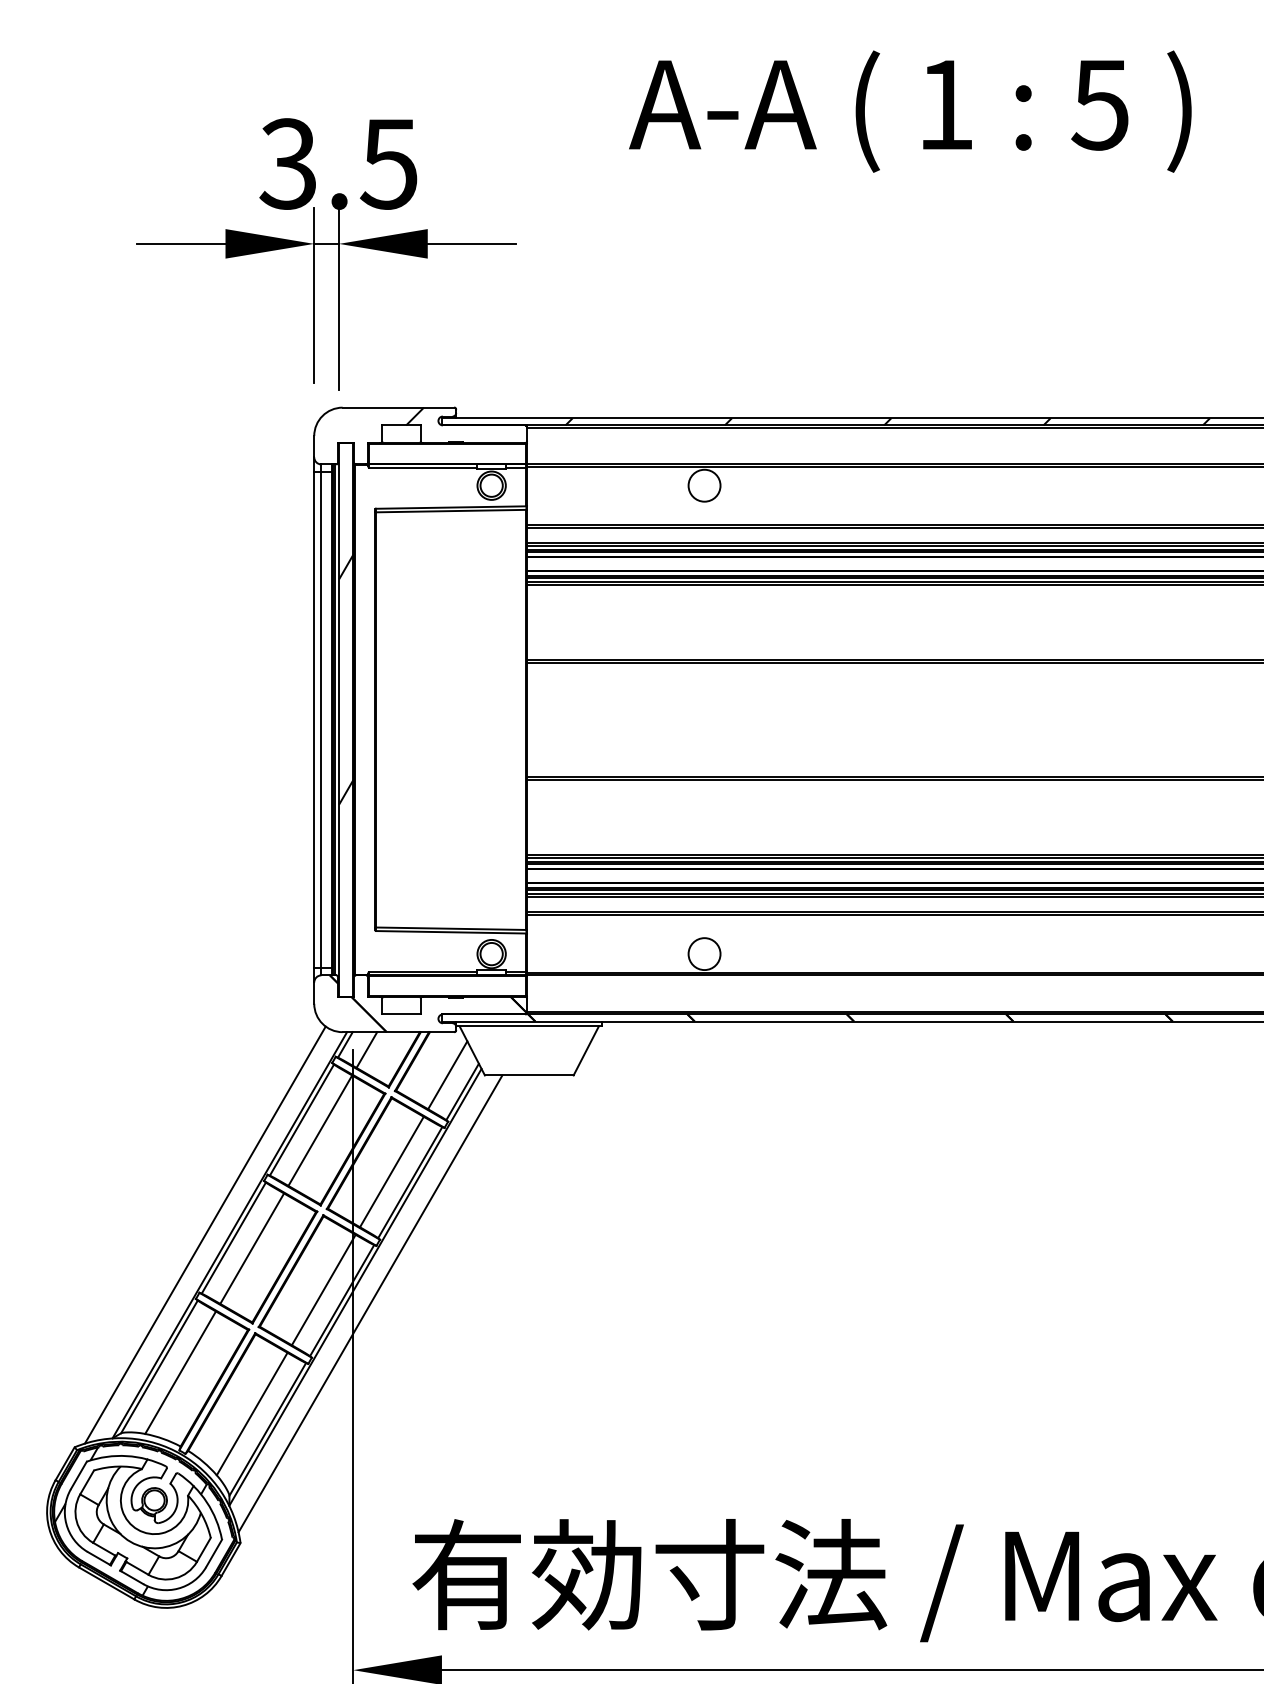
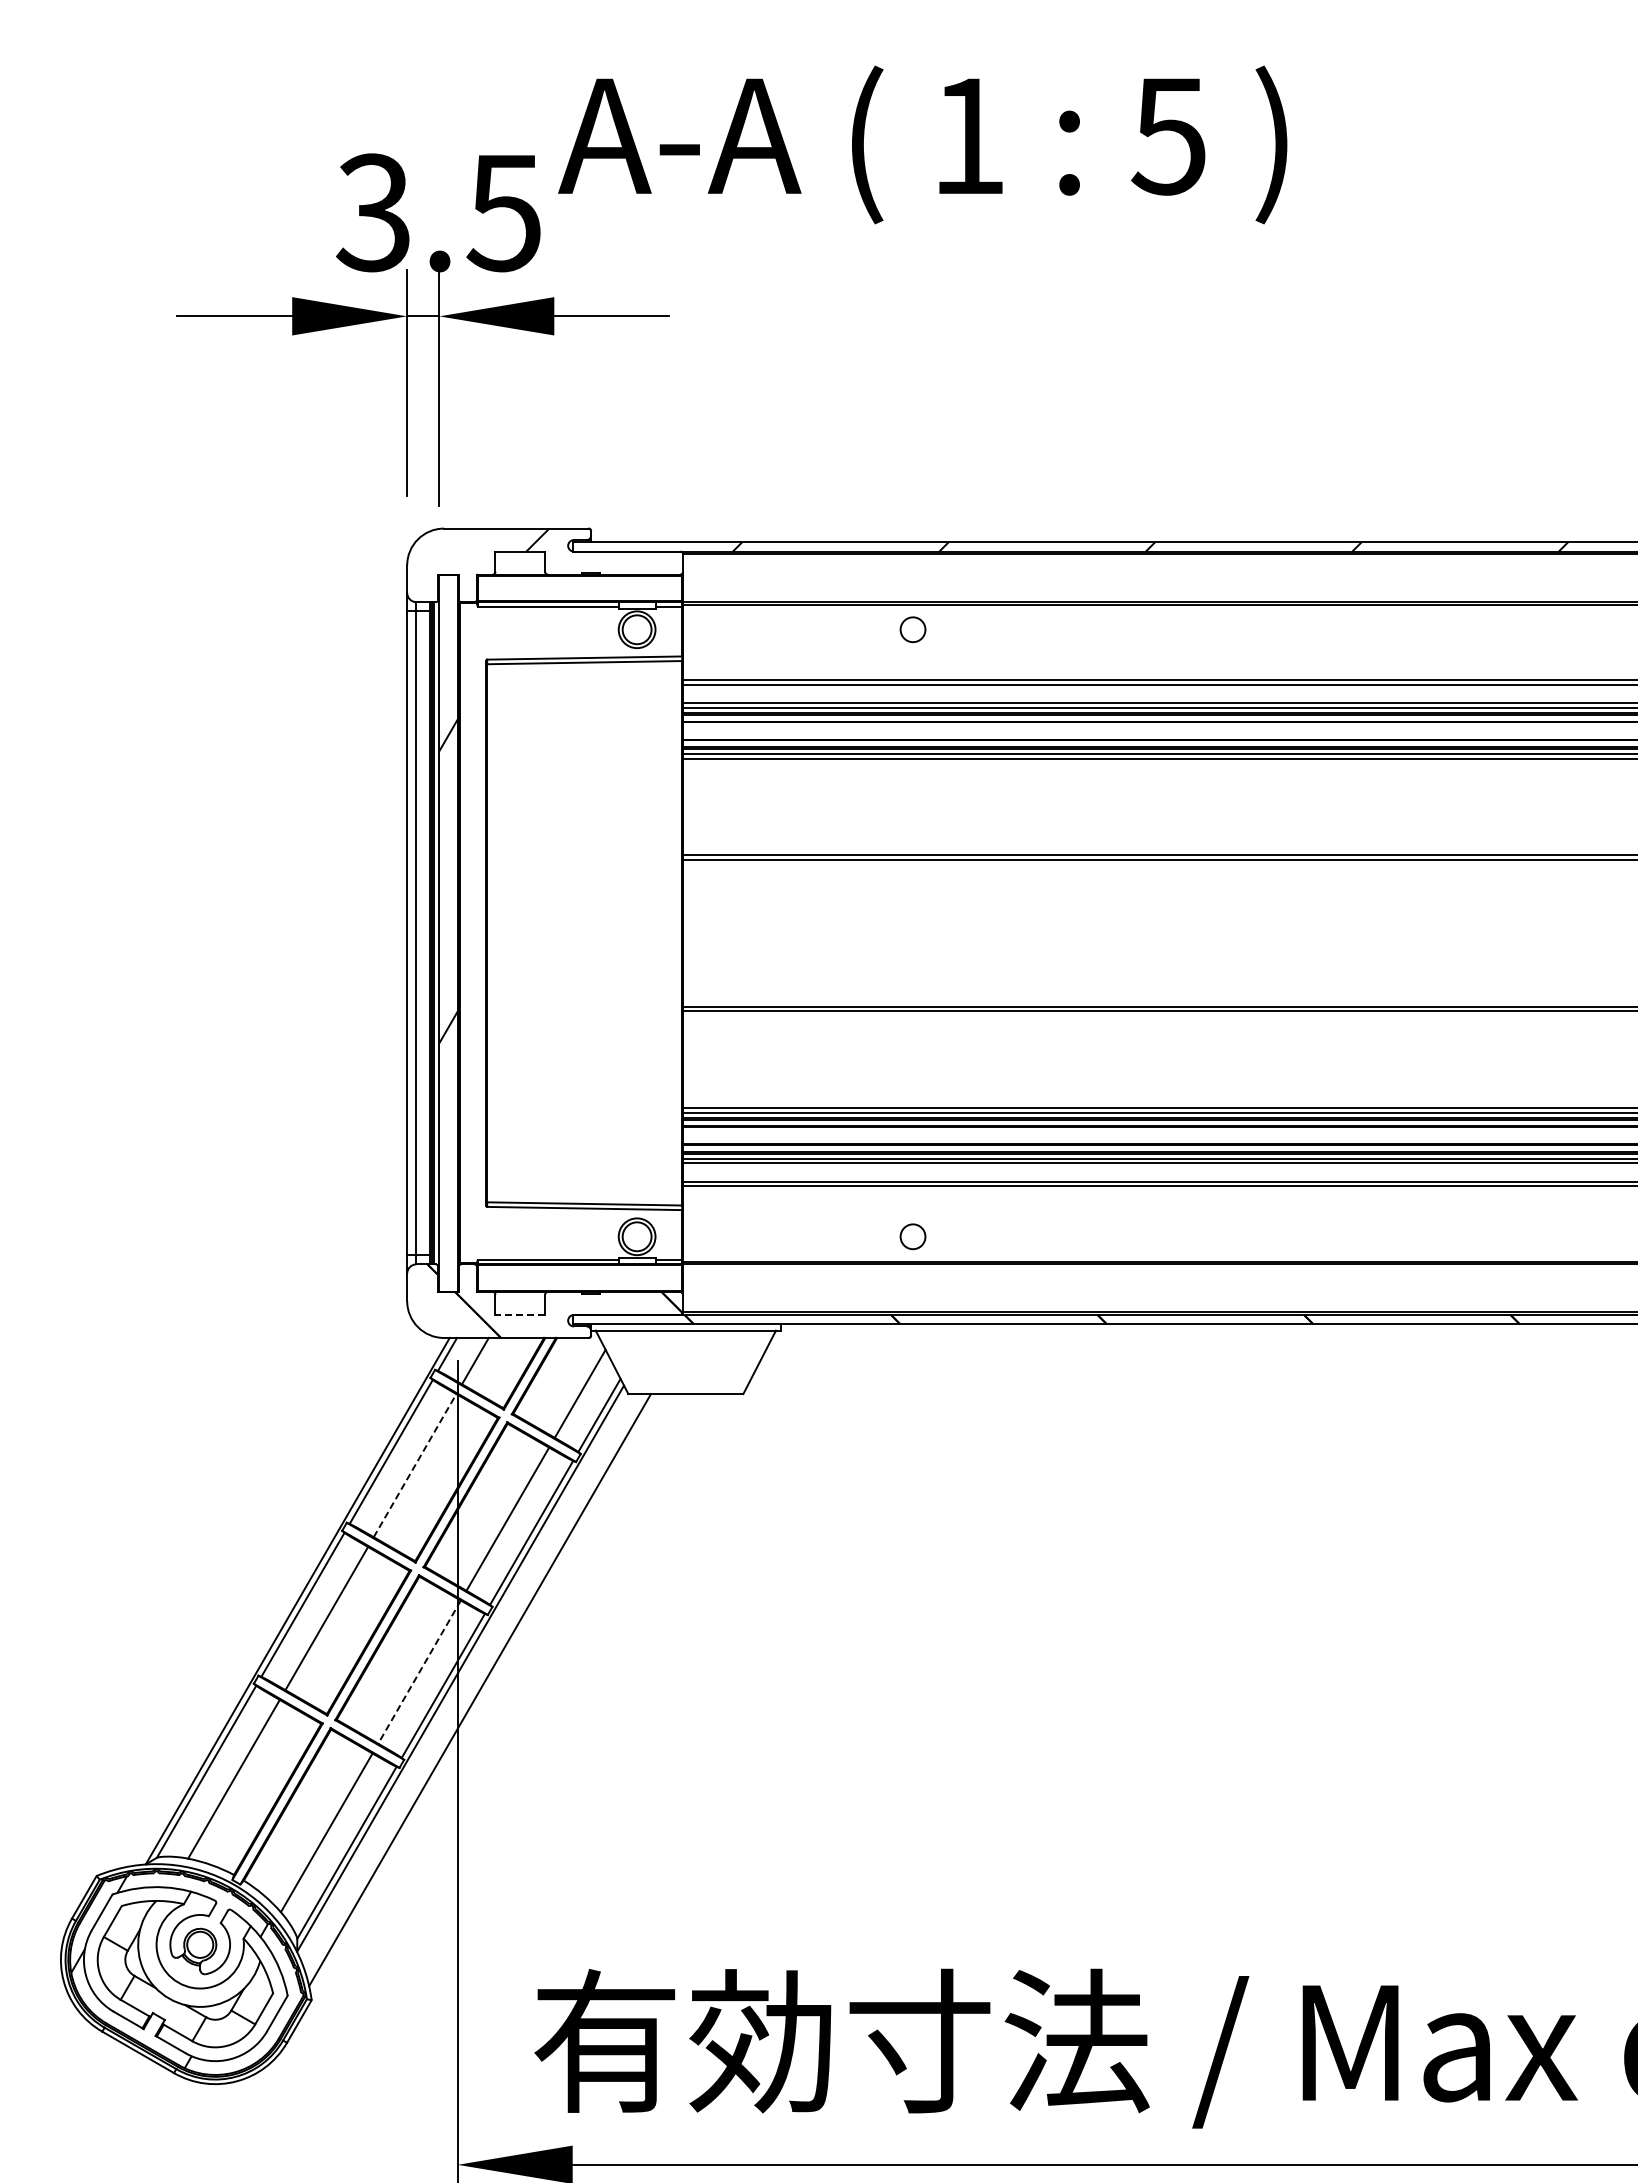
text: (910, 111) -> (922, 144), moved
circle: (704, 485) -> (912, 629), size x0.6
circle: (704, 953) -> (912, 1236), size x0.6
line: (401, 1014) -> (520, 1314), solid -> dashed
line: (320, 1130) -> (415, 1465), solid -> dashed
line: (205, 1234) -> (266, 1600), removed
line: (323, 1290) -> (419, 1672), solid -> dashed

